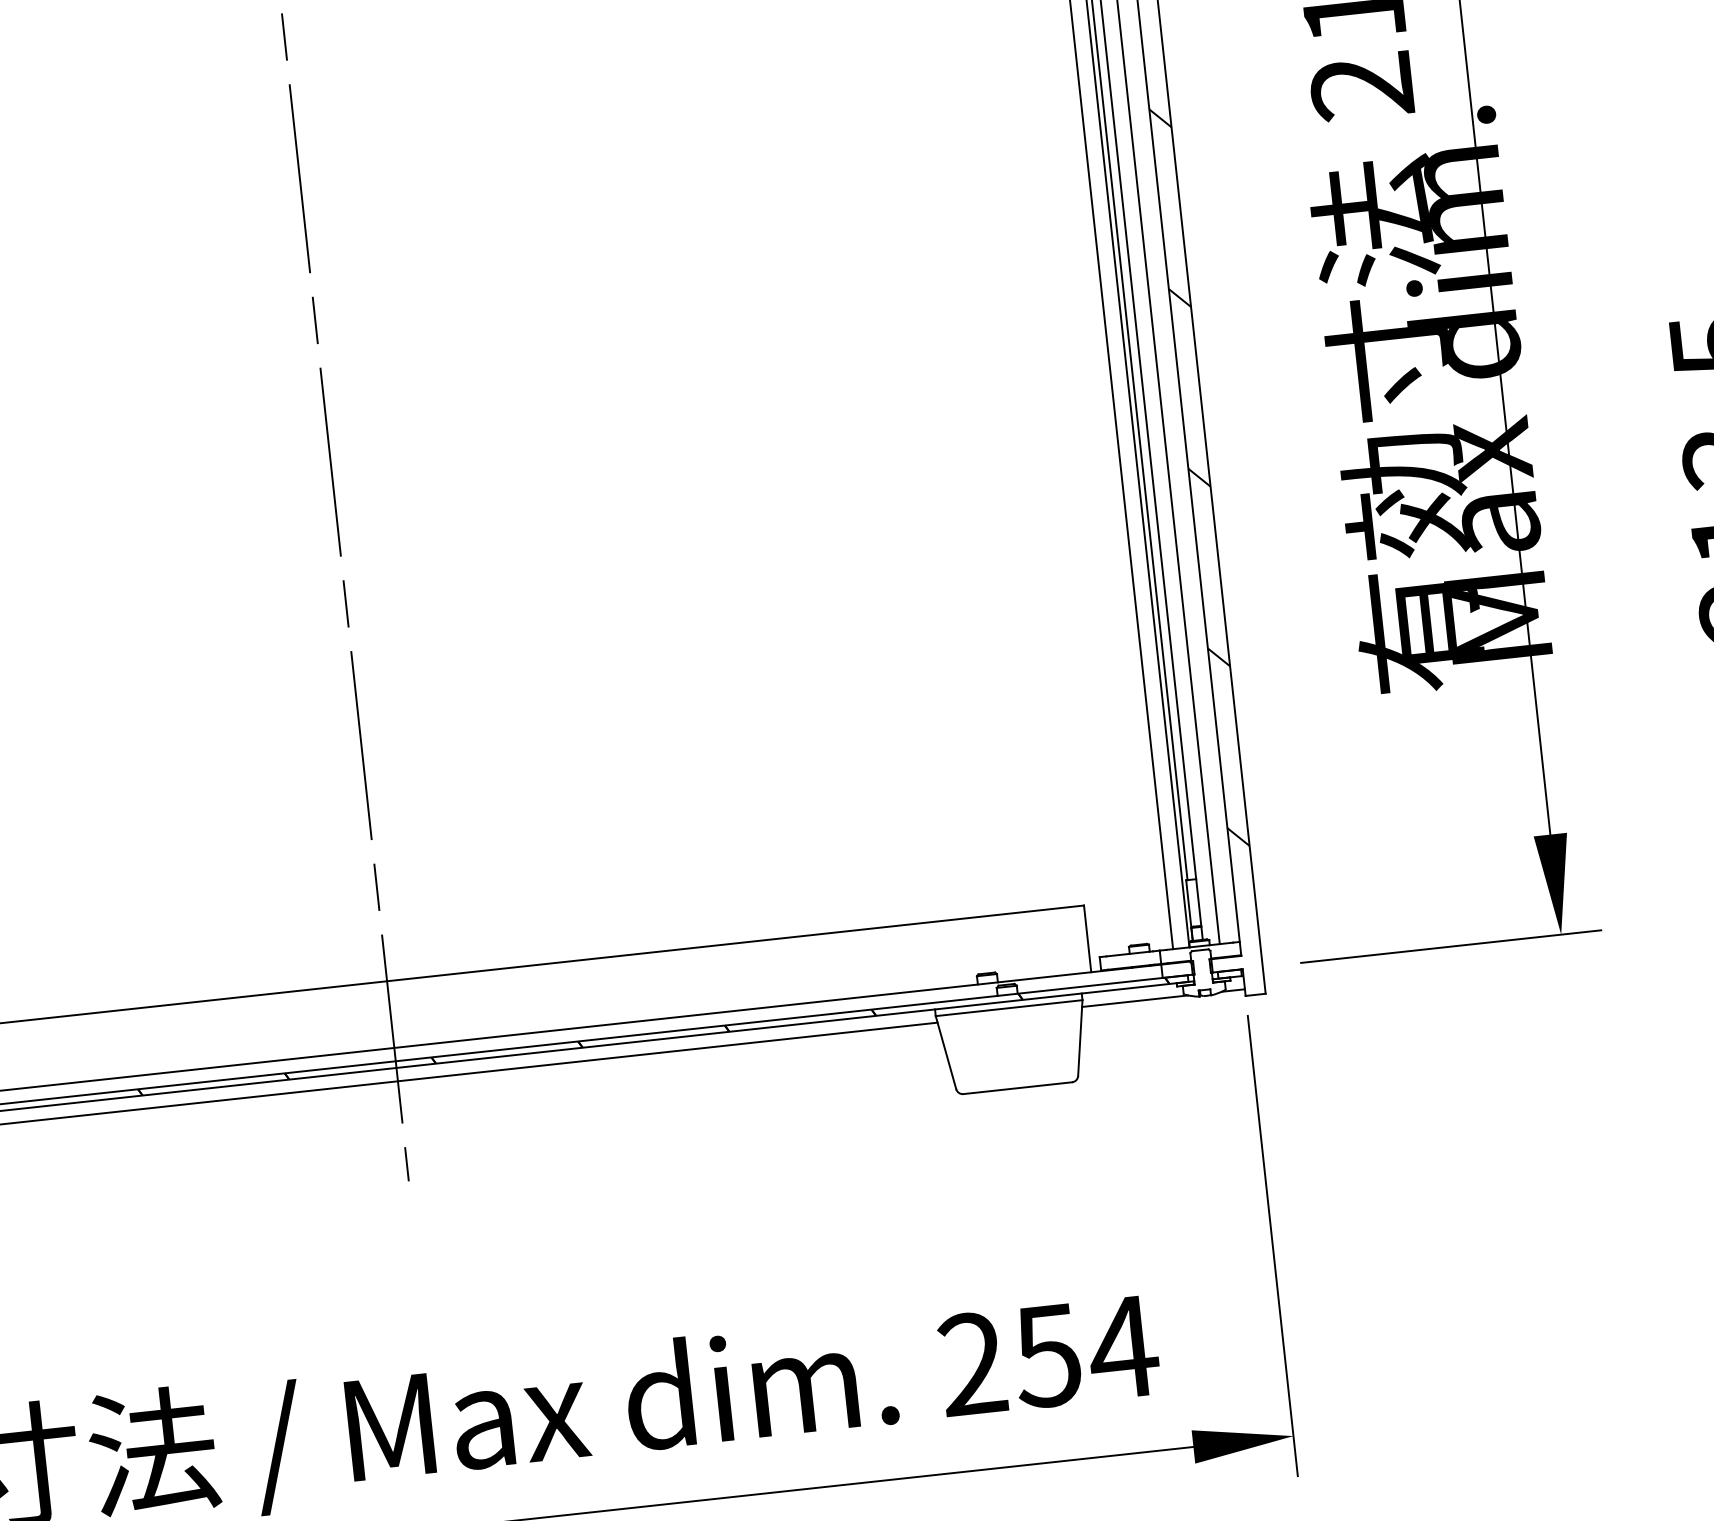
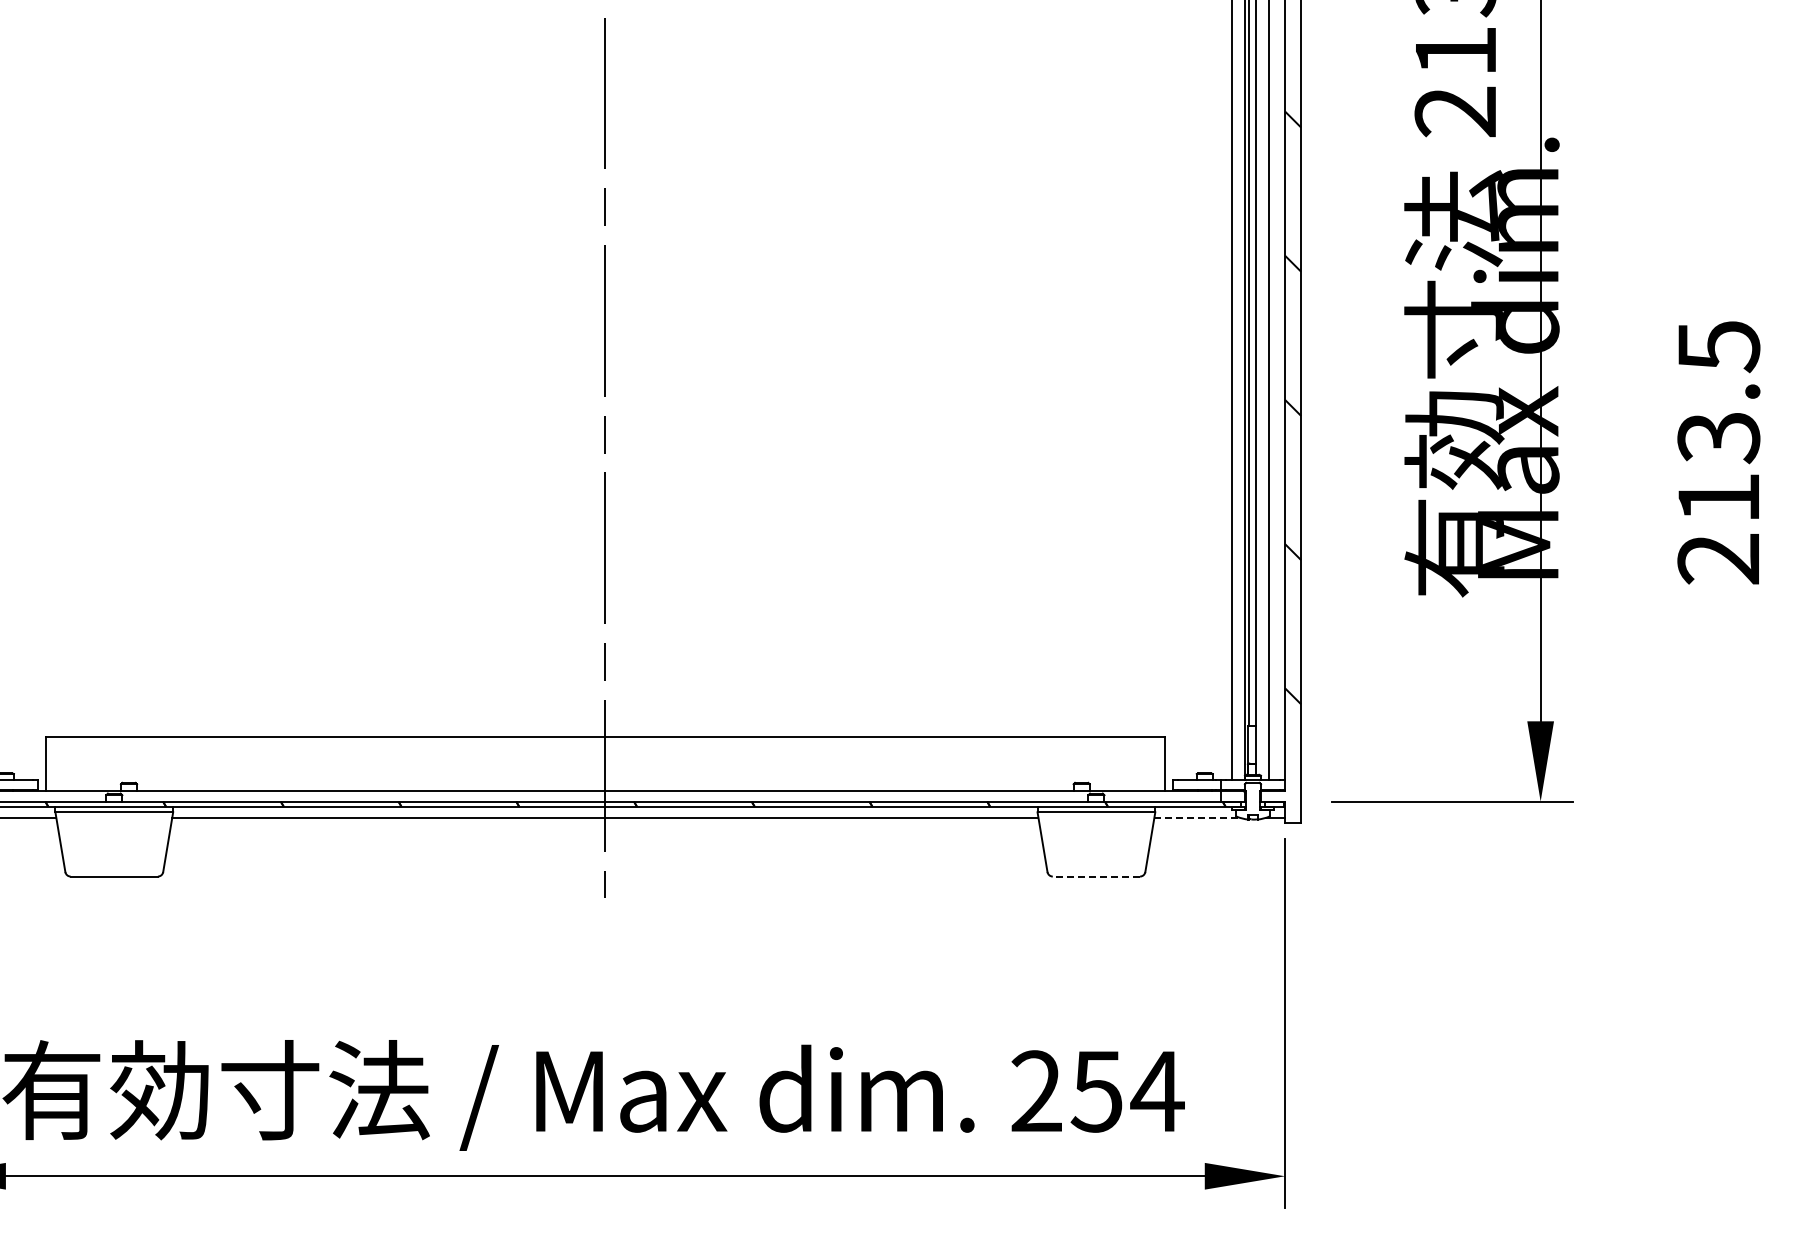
line: (1134, 1001) -> (1196, 817), solid -> dashed
line: (1017, 1088) -> (1096, 876), solid -> dashed

